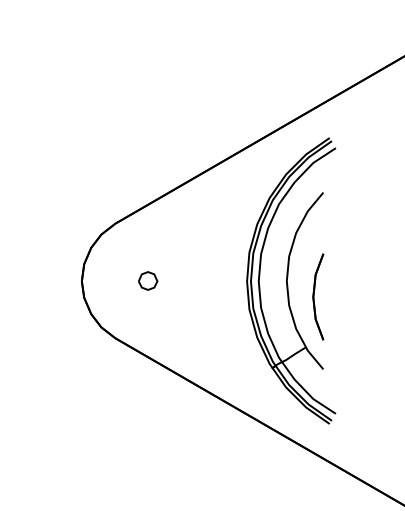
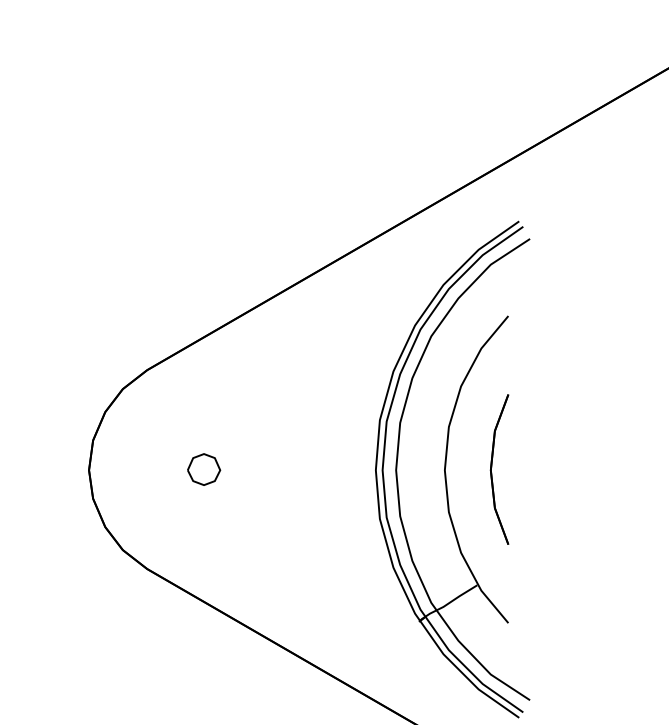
part: (318, 296) -> (499, 468), moved

